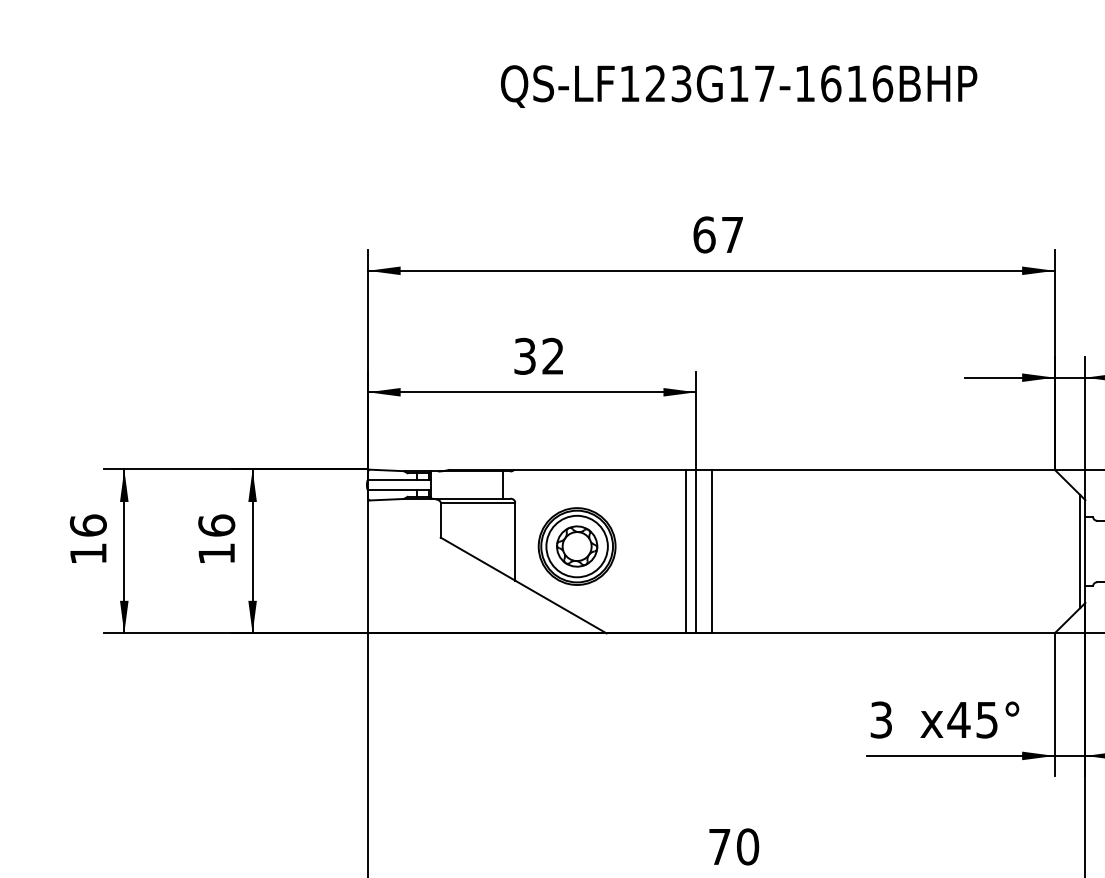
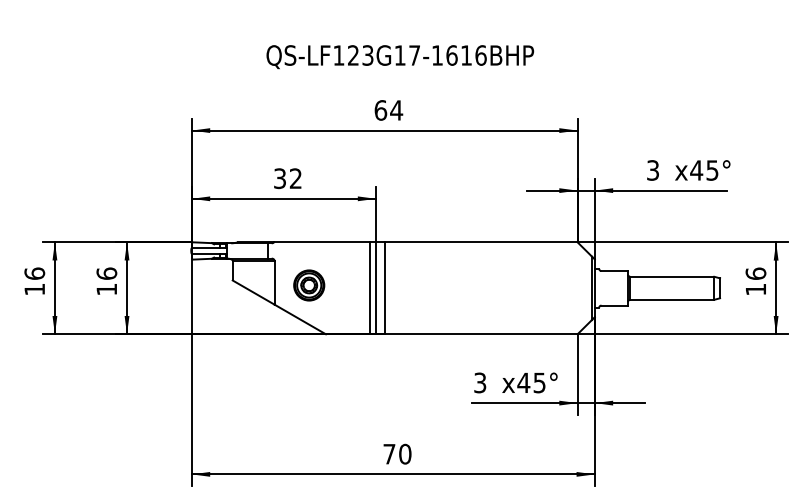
text: (739, 87) -> (400, 57), moved
text: (732, 235) -> (396, 110), 67 -> 64
part: (575, 546) -> (308, 285), size x0.7

